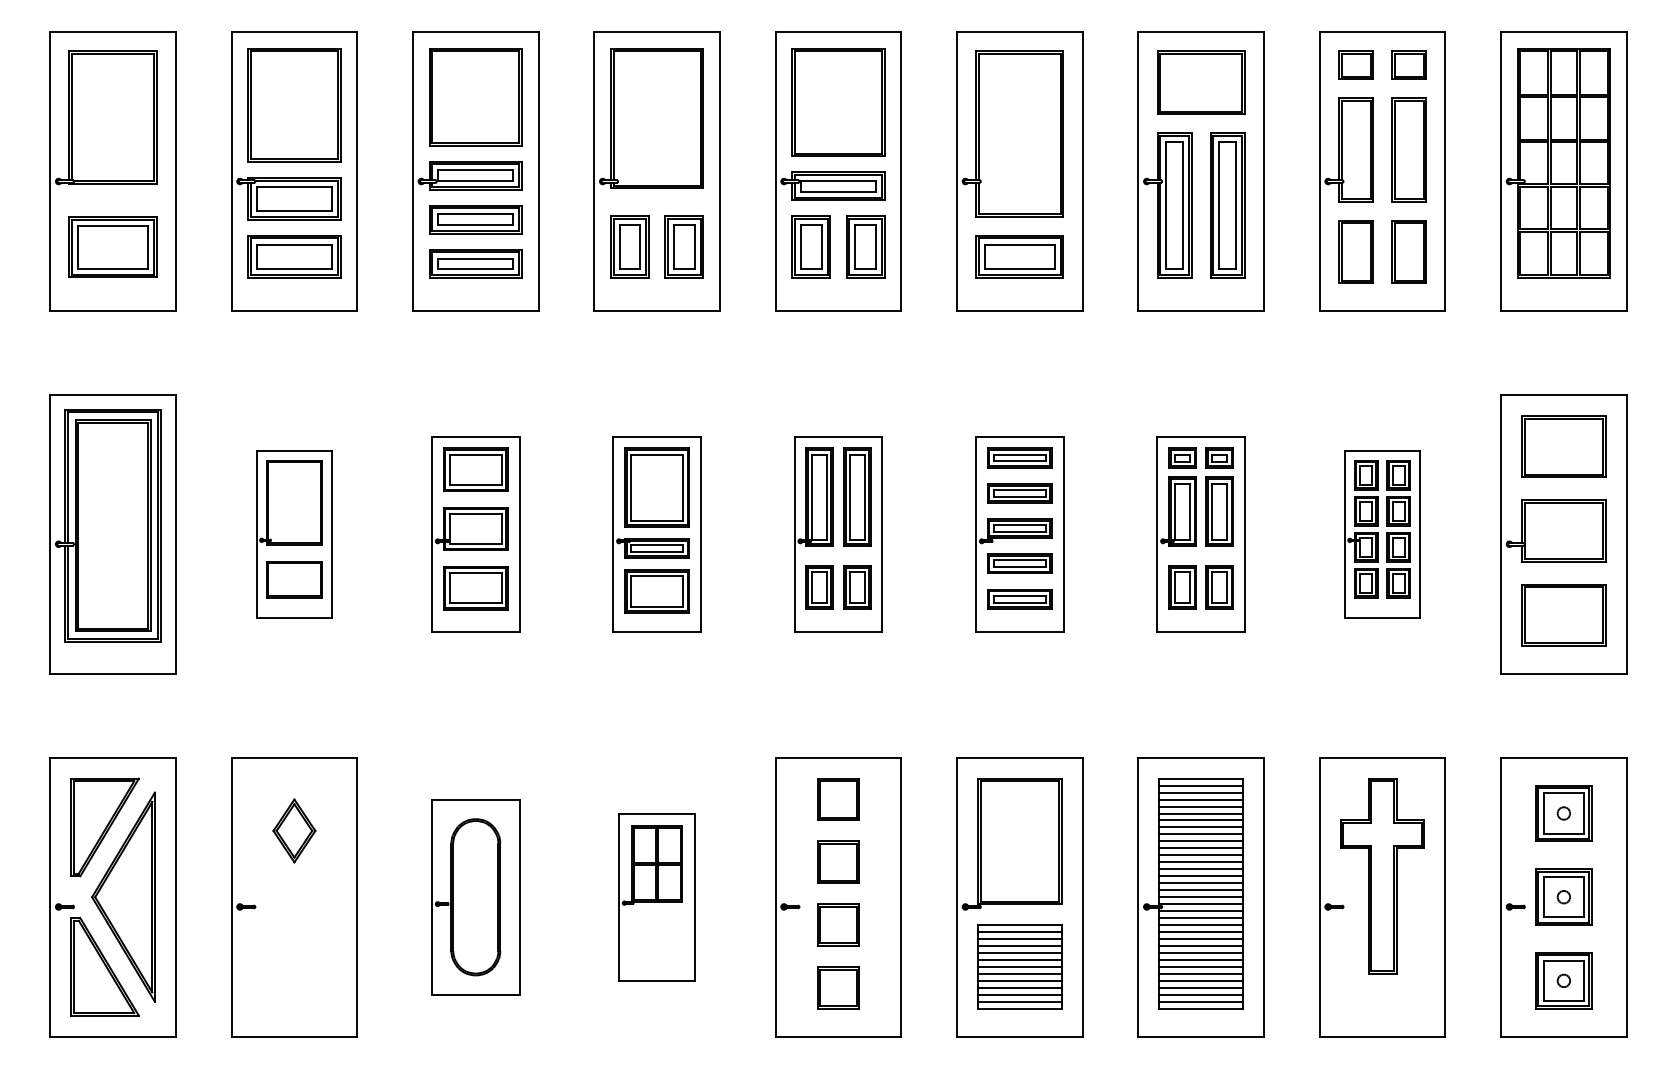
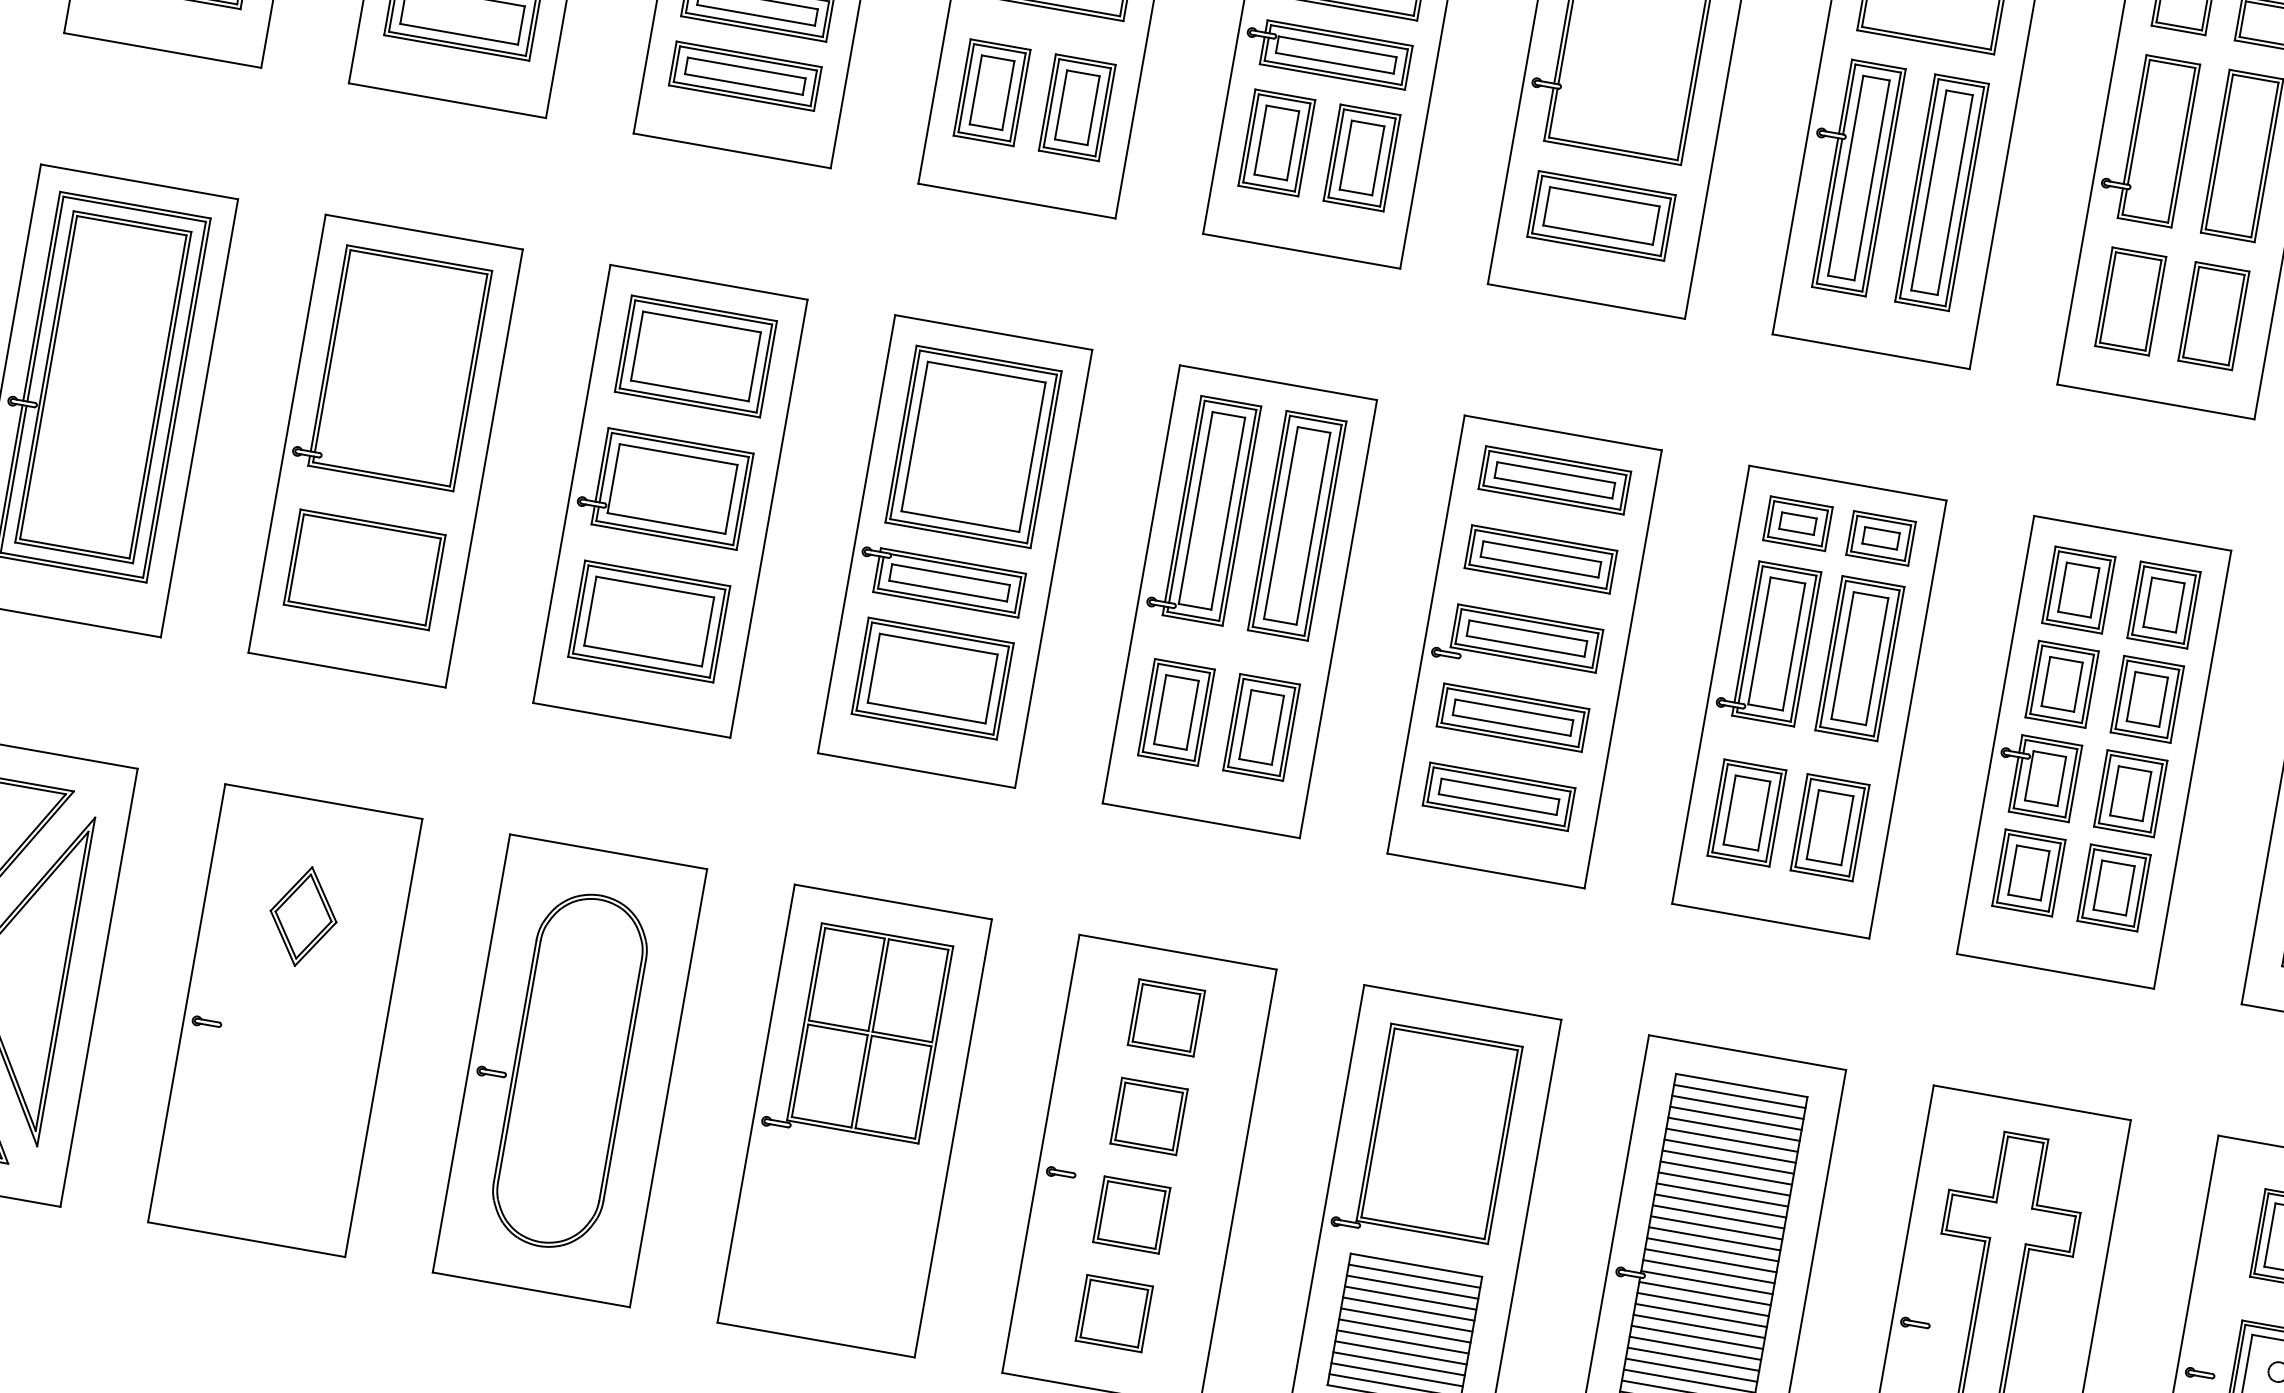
part: (294, 534) -> (385, 451), size x1.67
part: (475, 534) -> (669, 501), size x1.43
part: (656, 534) -> (954, 551), size x1.43
part: (838, 534) -> (1239, 601), size x1.43
part: (1019, 534) -> (1524, 651), size x1.43
part: (1200, 534) -> (1808, 701), size x1.43
part: (1382, 534) -> (2093, 752), size x1.67
part: (475, 897) -> (569, 1071), size x1.43
part: (656, 897) -> (853, 1121), size x1.67

